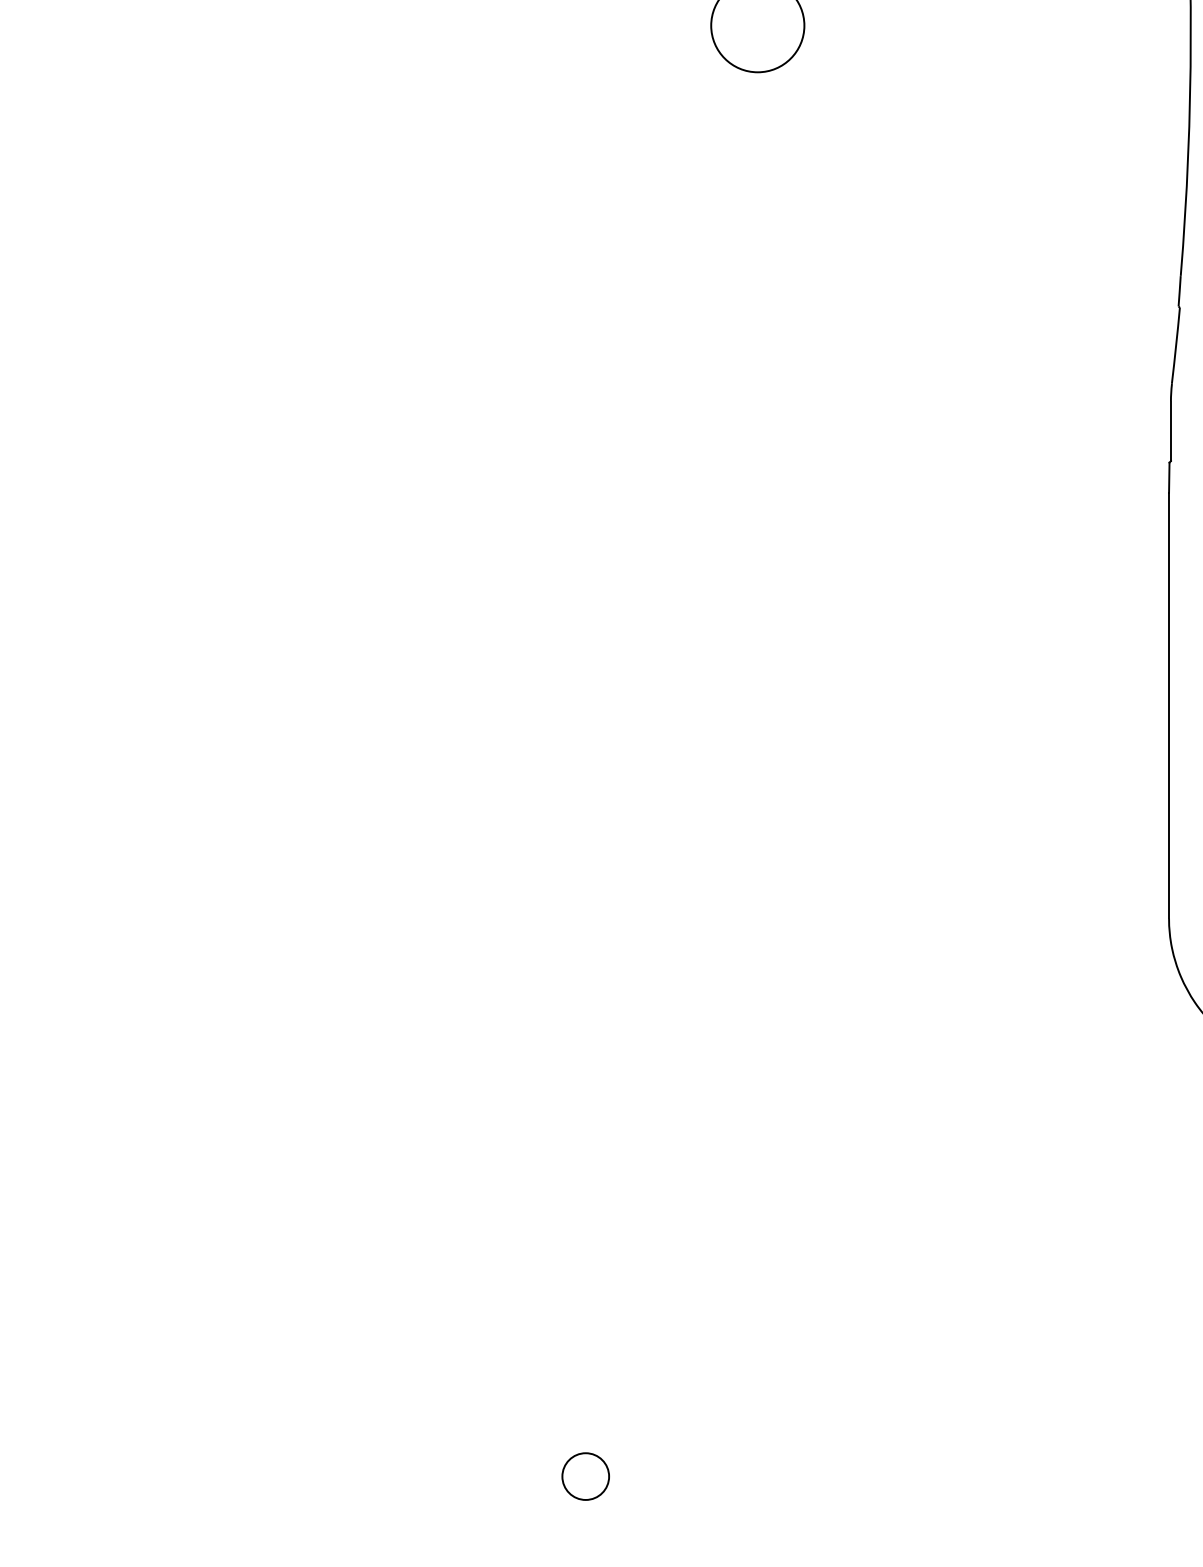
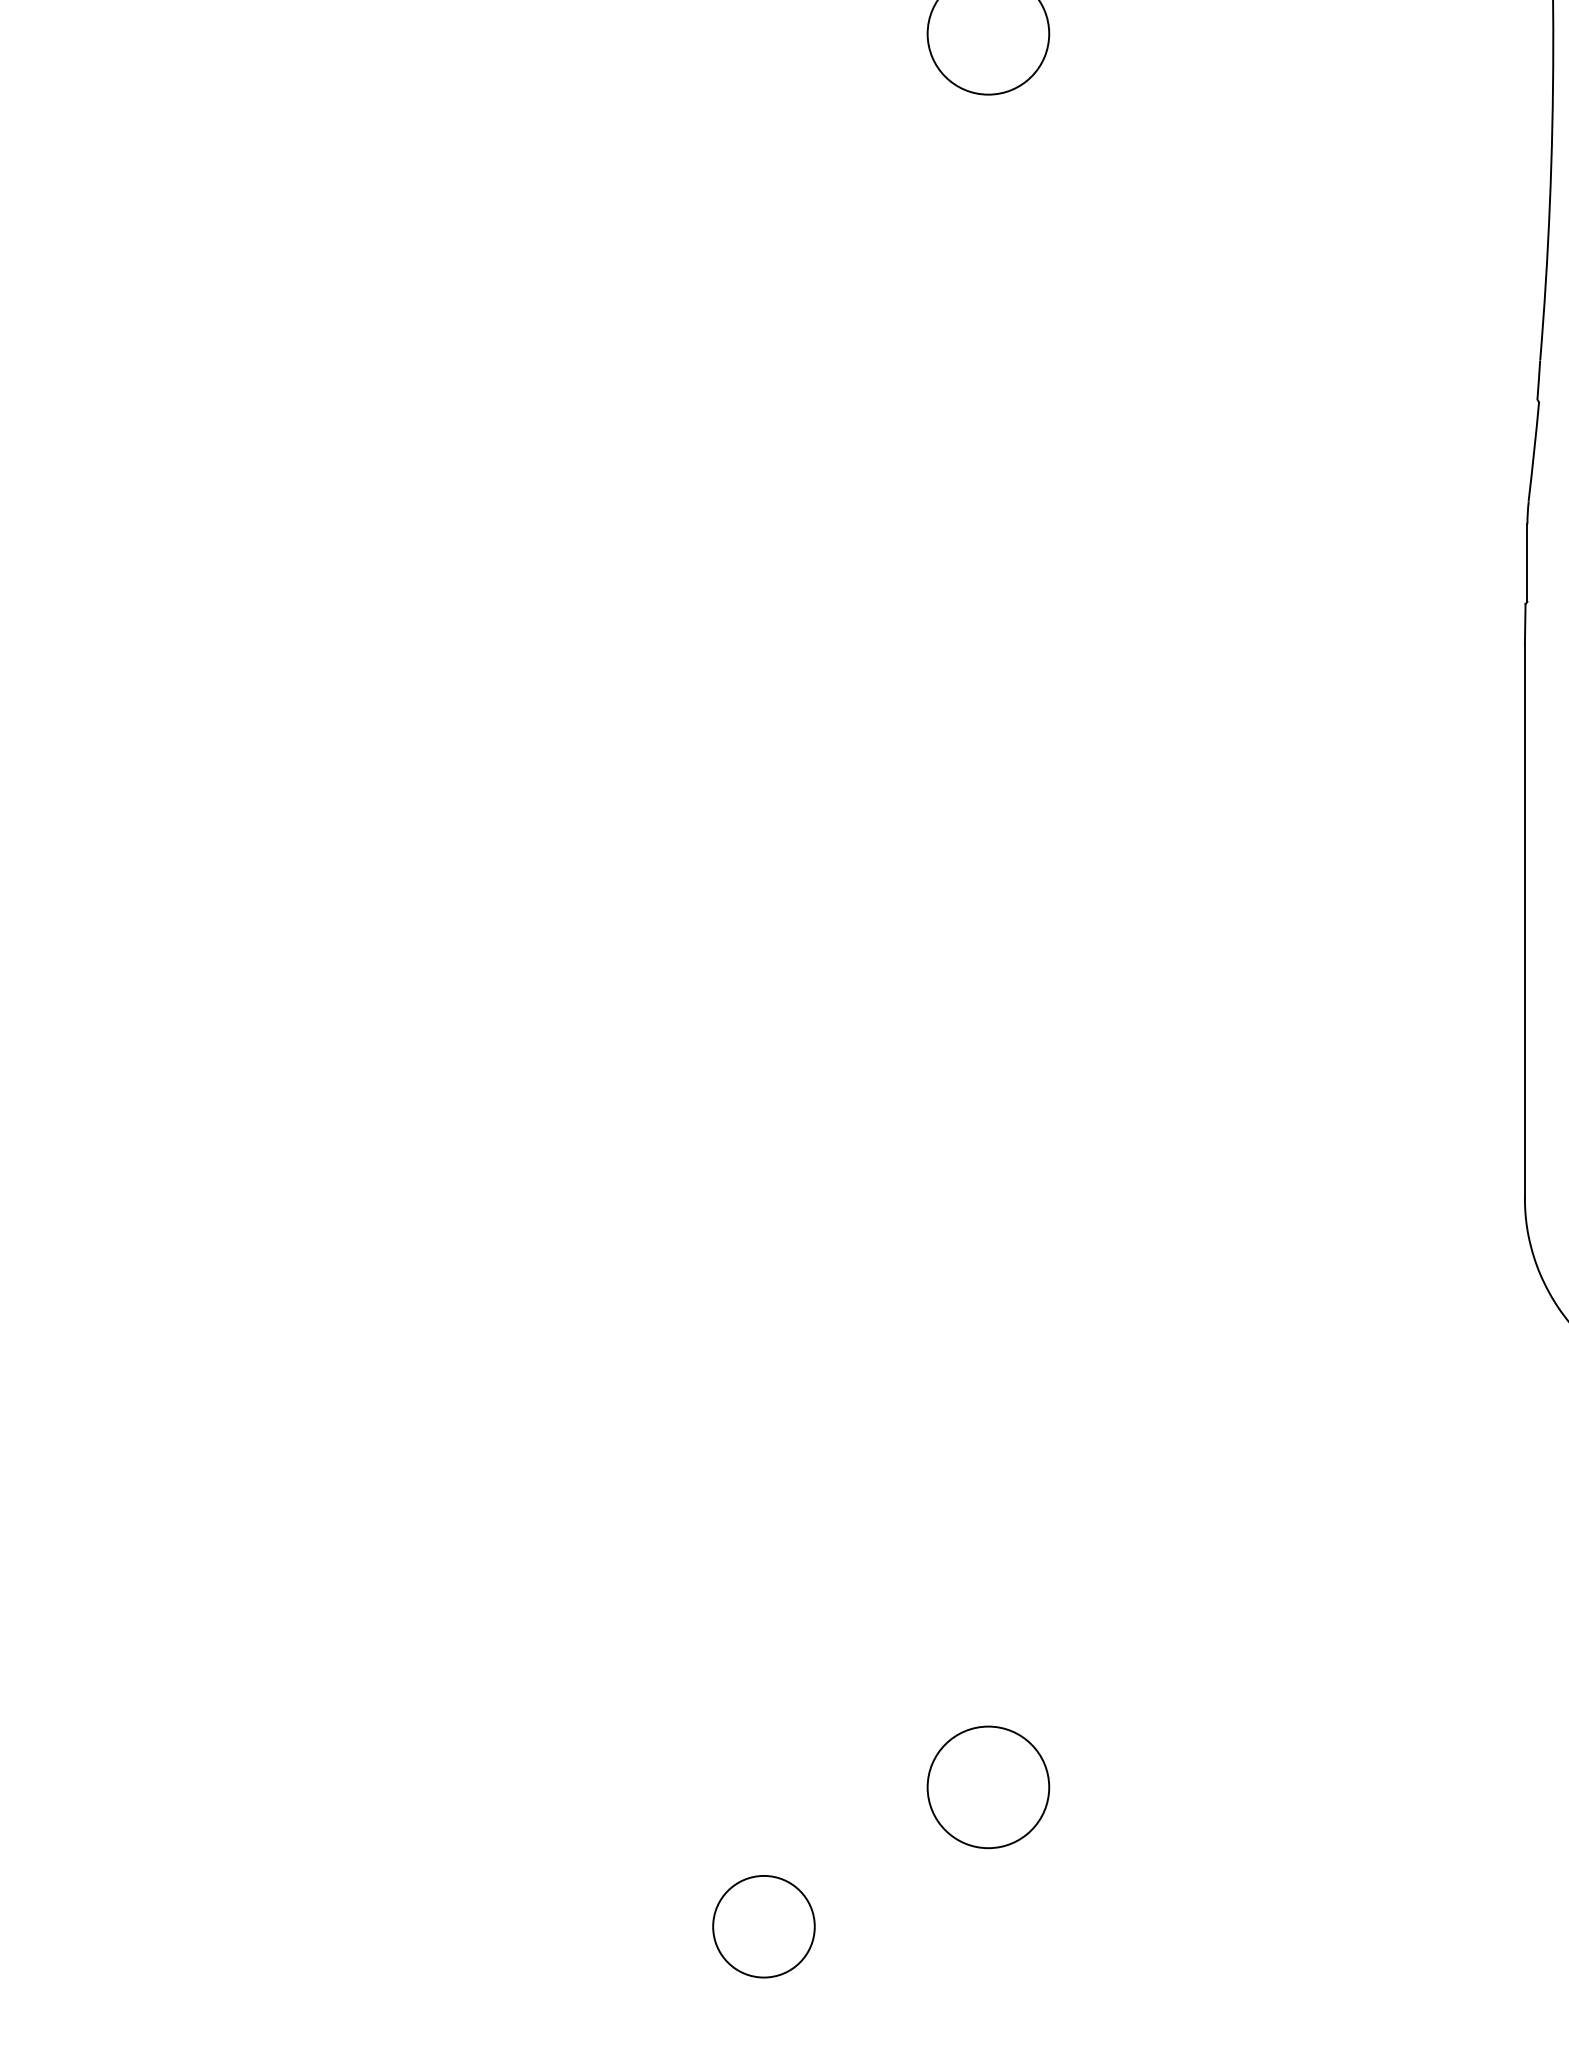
circle: (757, 1369) -> (988, 1787), added
circle: (585, 1476) -> (763, 1926), size x1.67

